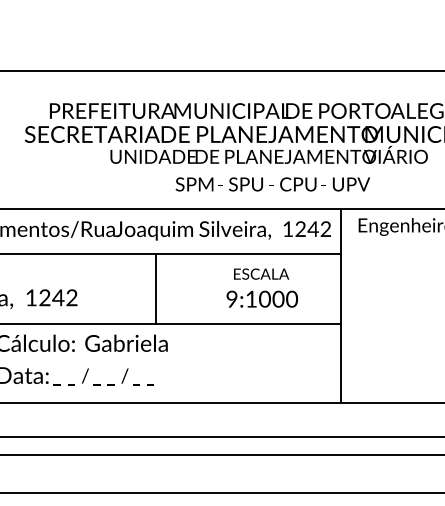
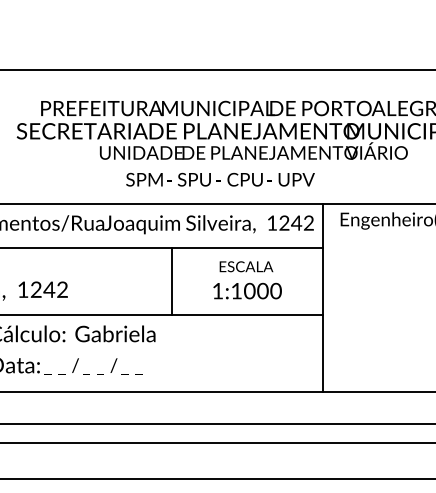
text: (272, 184) -> (220, 179), moved
line: (156, 289) -> (172, 281), moved
text: (231, 298) -> (217, 290), 9:1000 -> 1:1000

